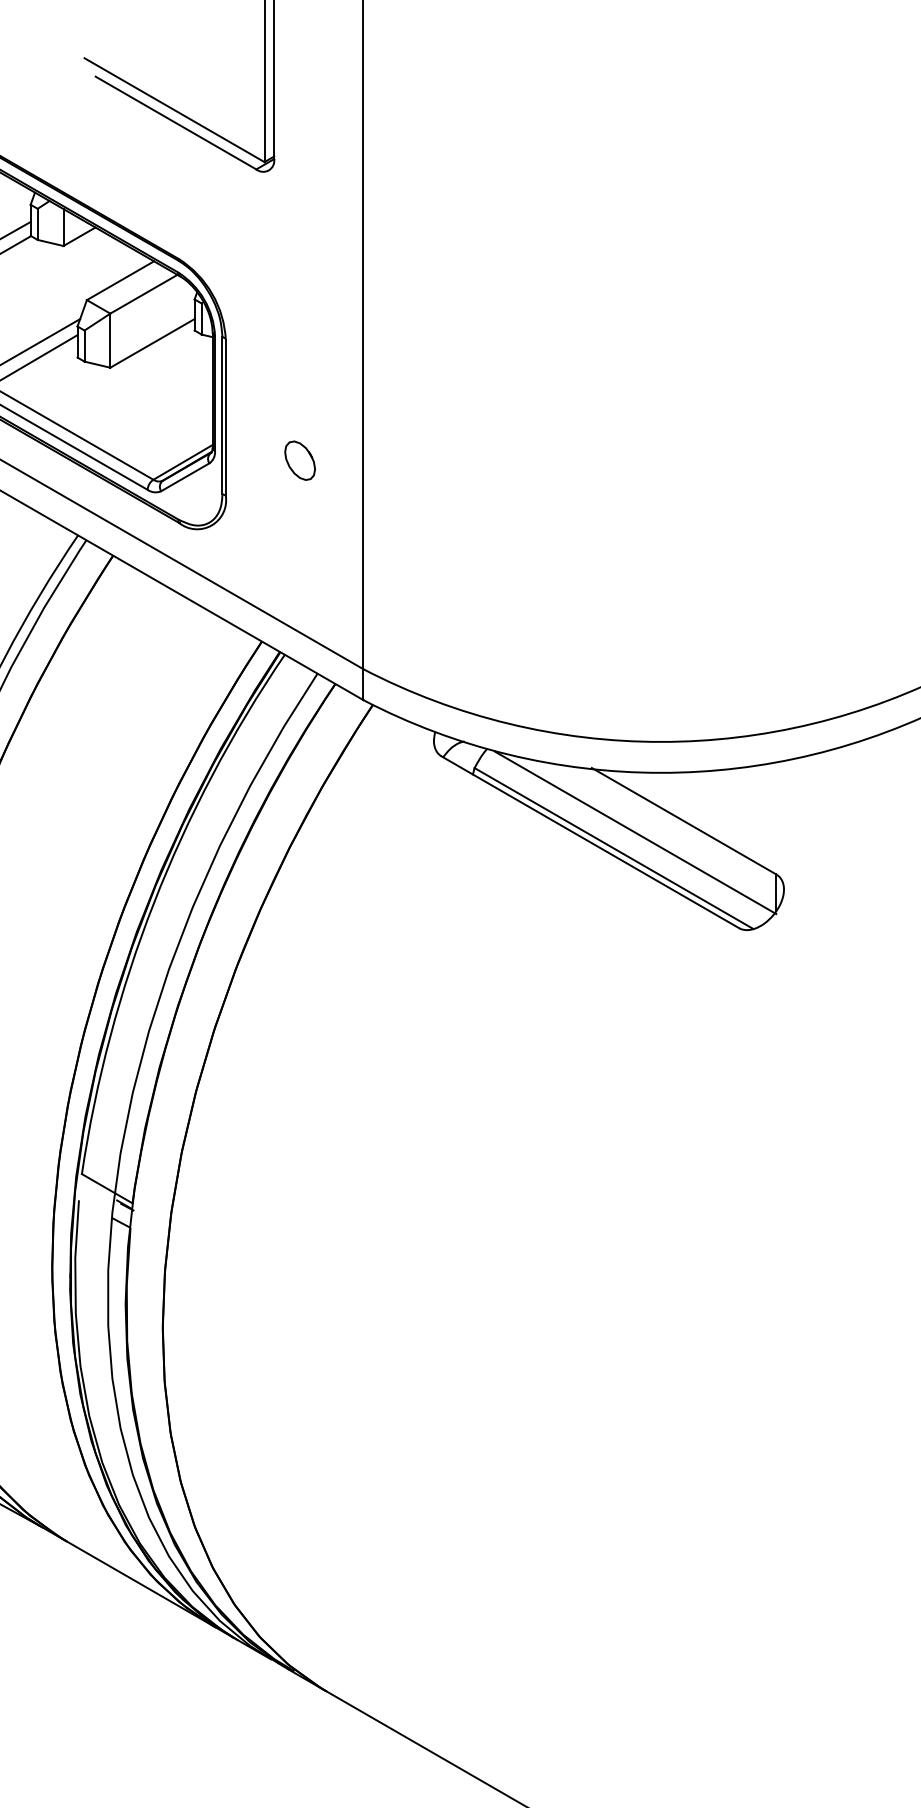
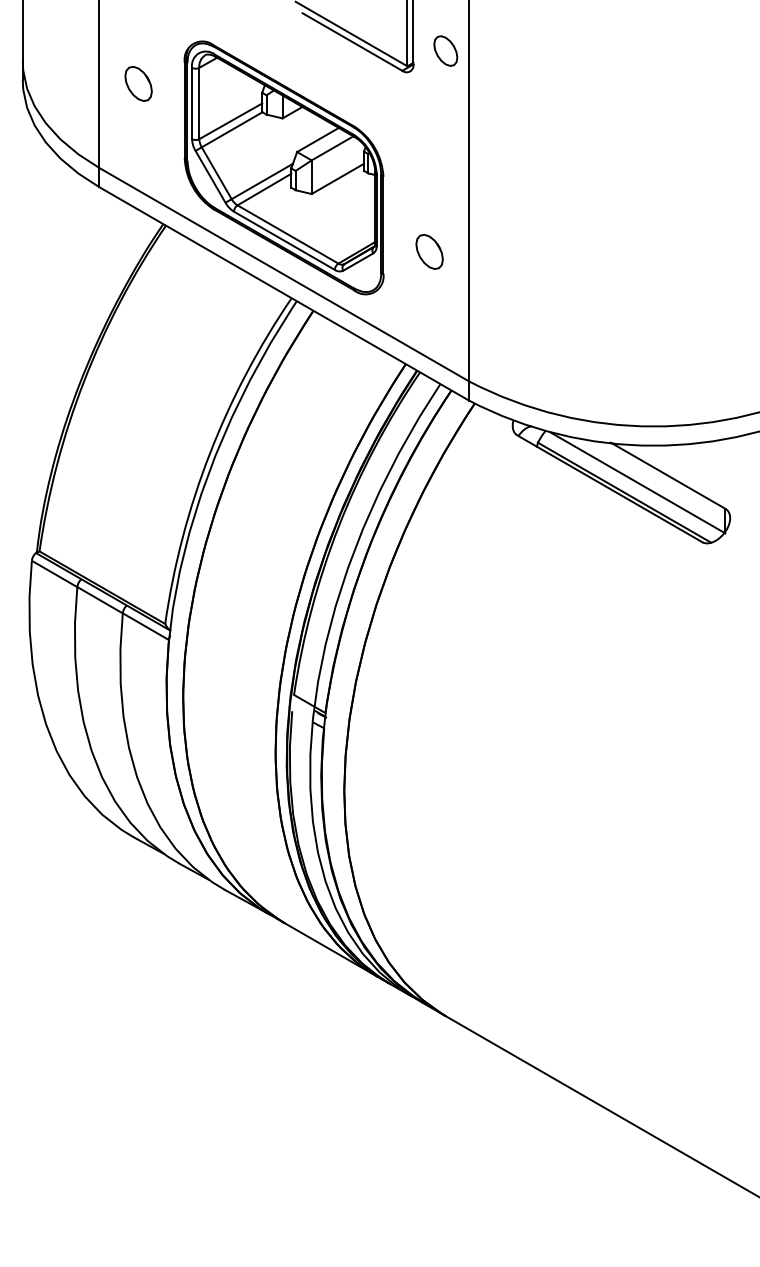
part: (325, 136) -> (445, 50), added
part: (299, 460) -> (429, 251), size x1.43

